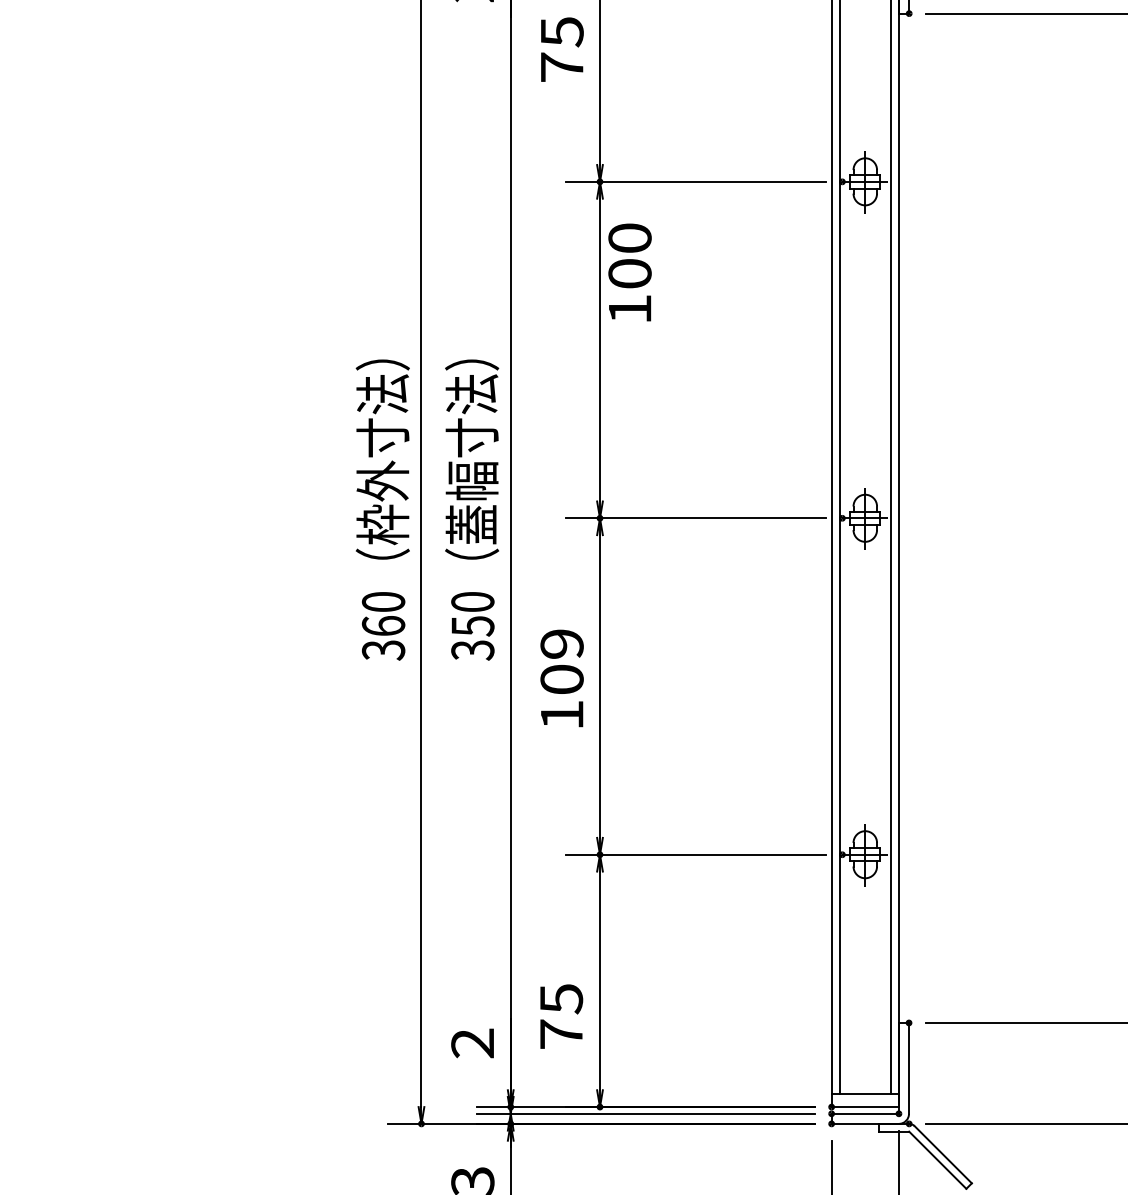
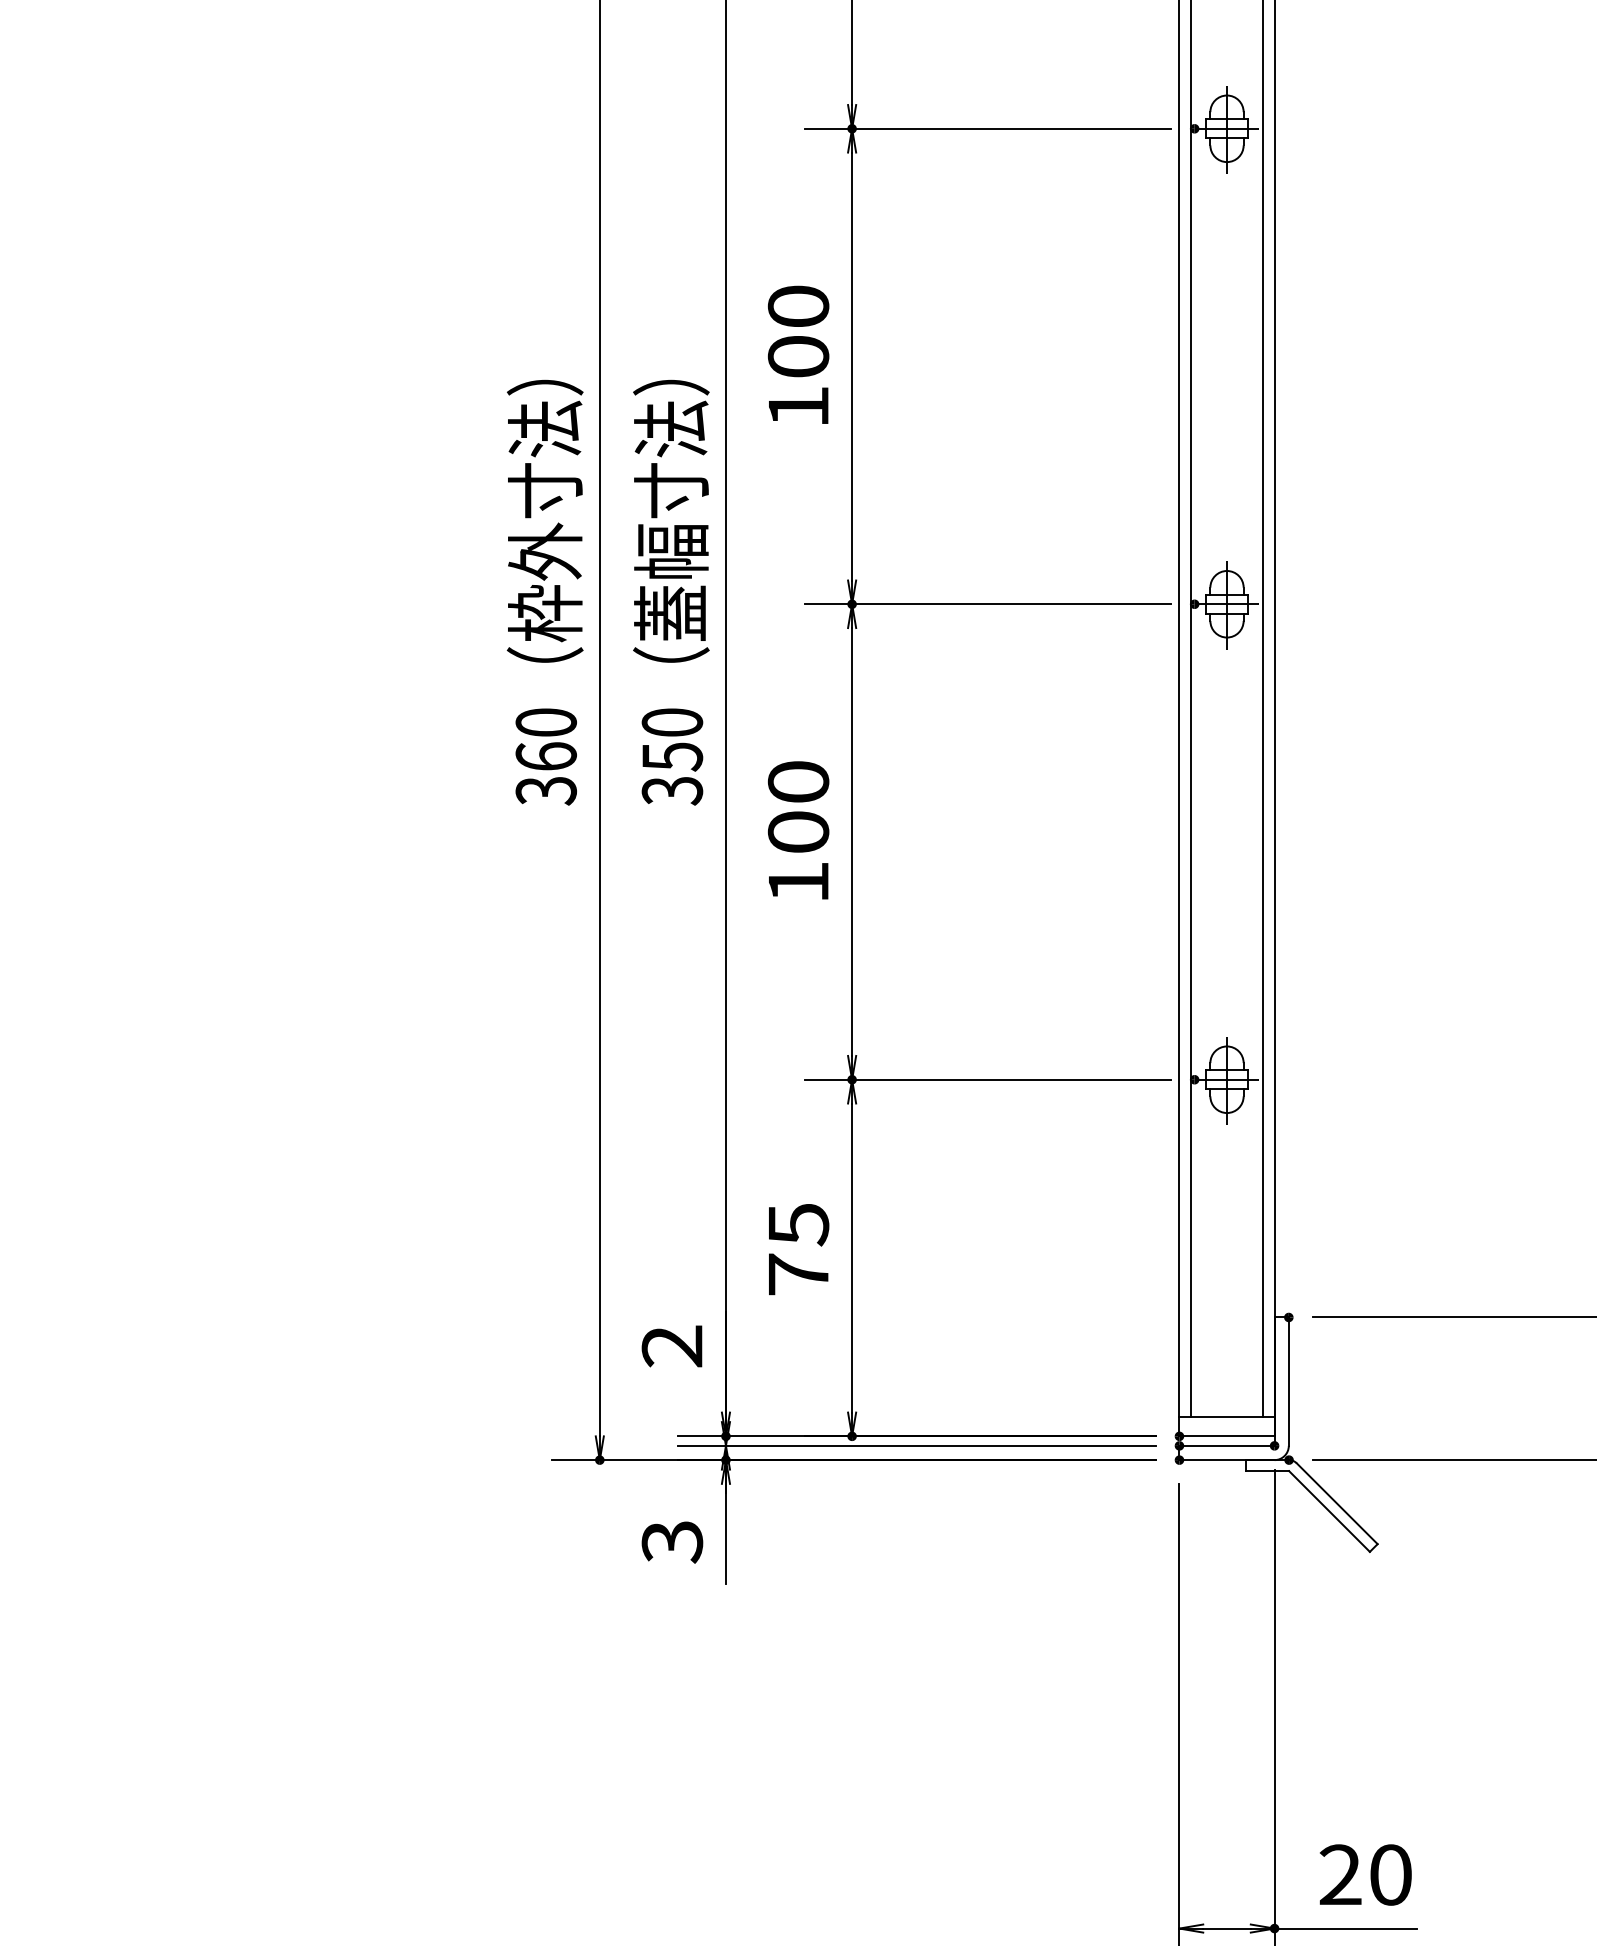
text: (629, 272) -> (798, 354), moved
text: (562, 643) -> (798, 781), 109 -> 100
text: (562, 1016) -> (799, 1249), moved

